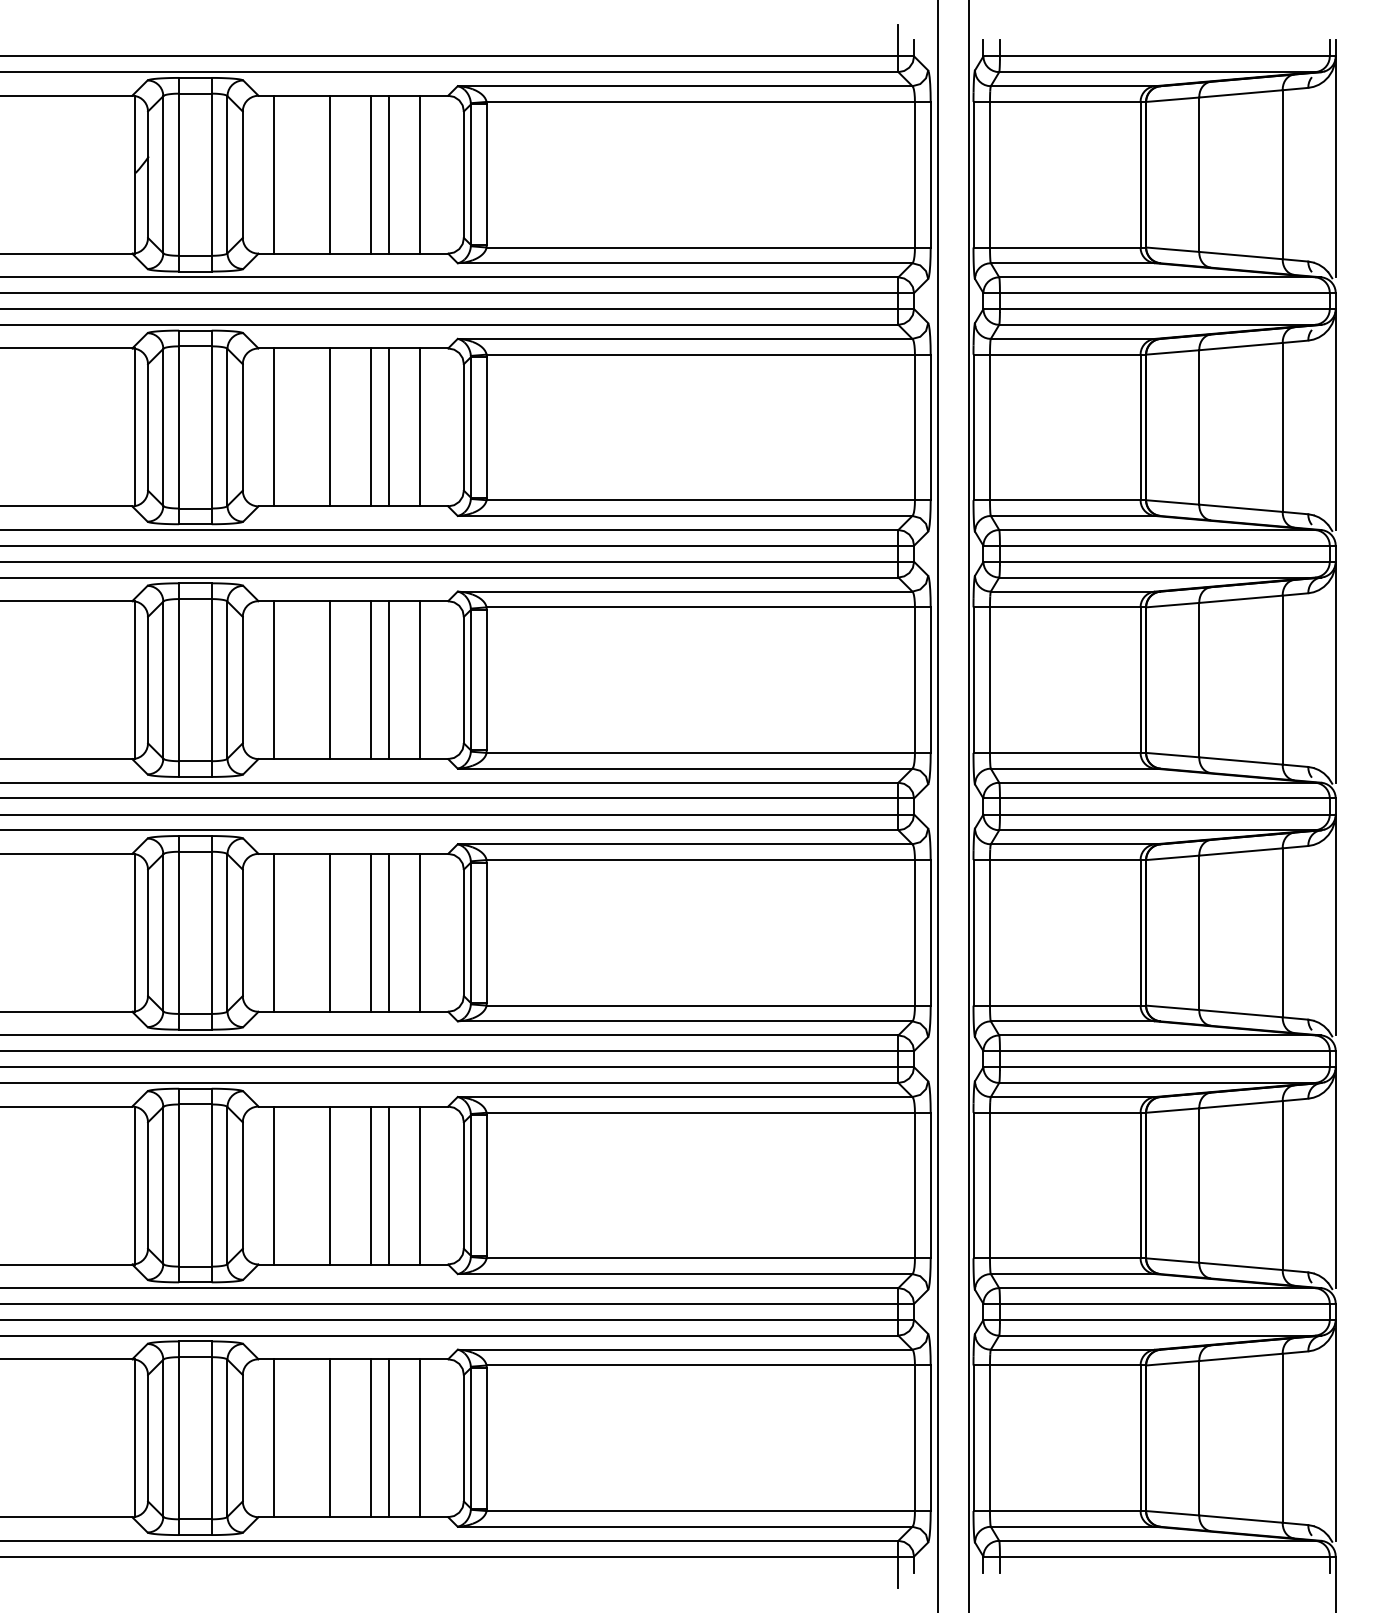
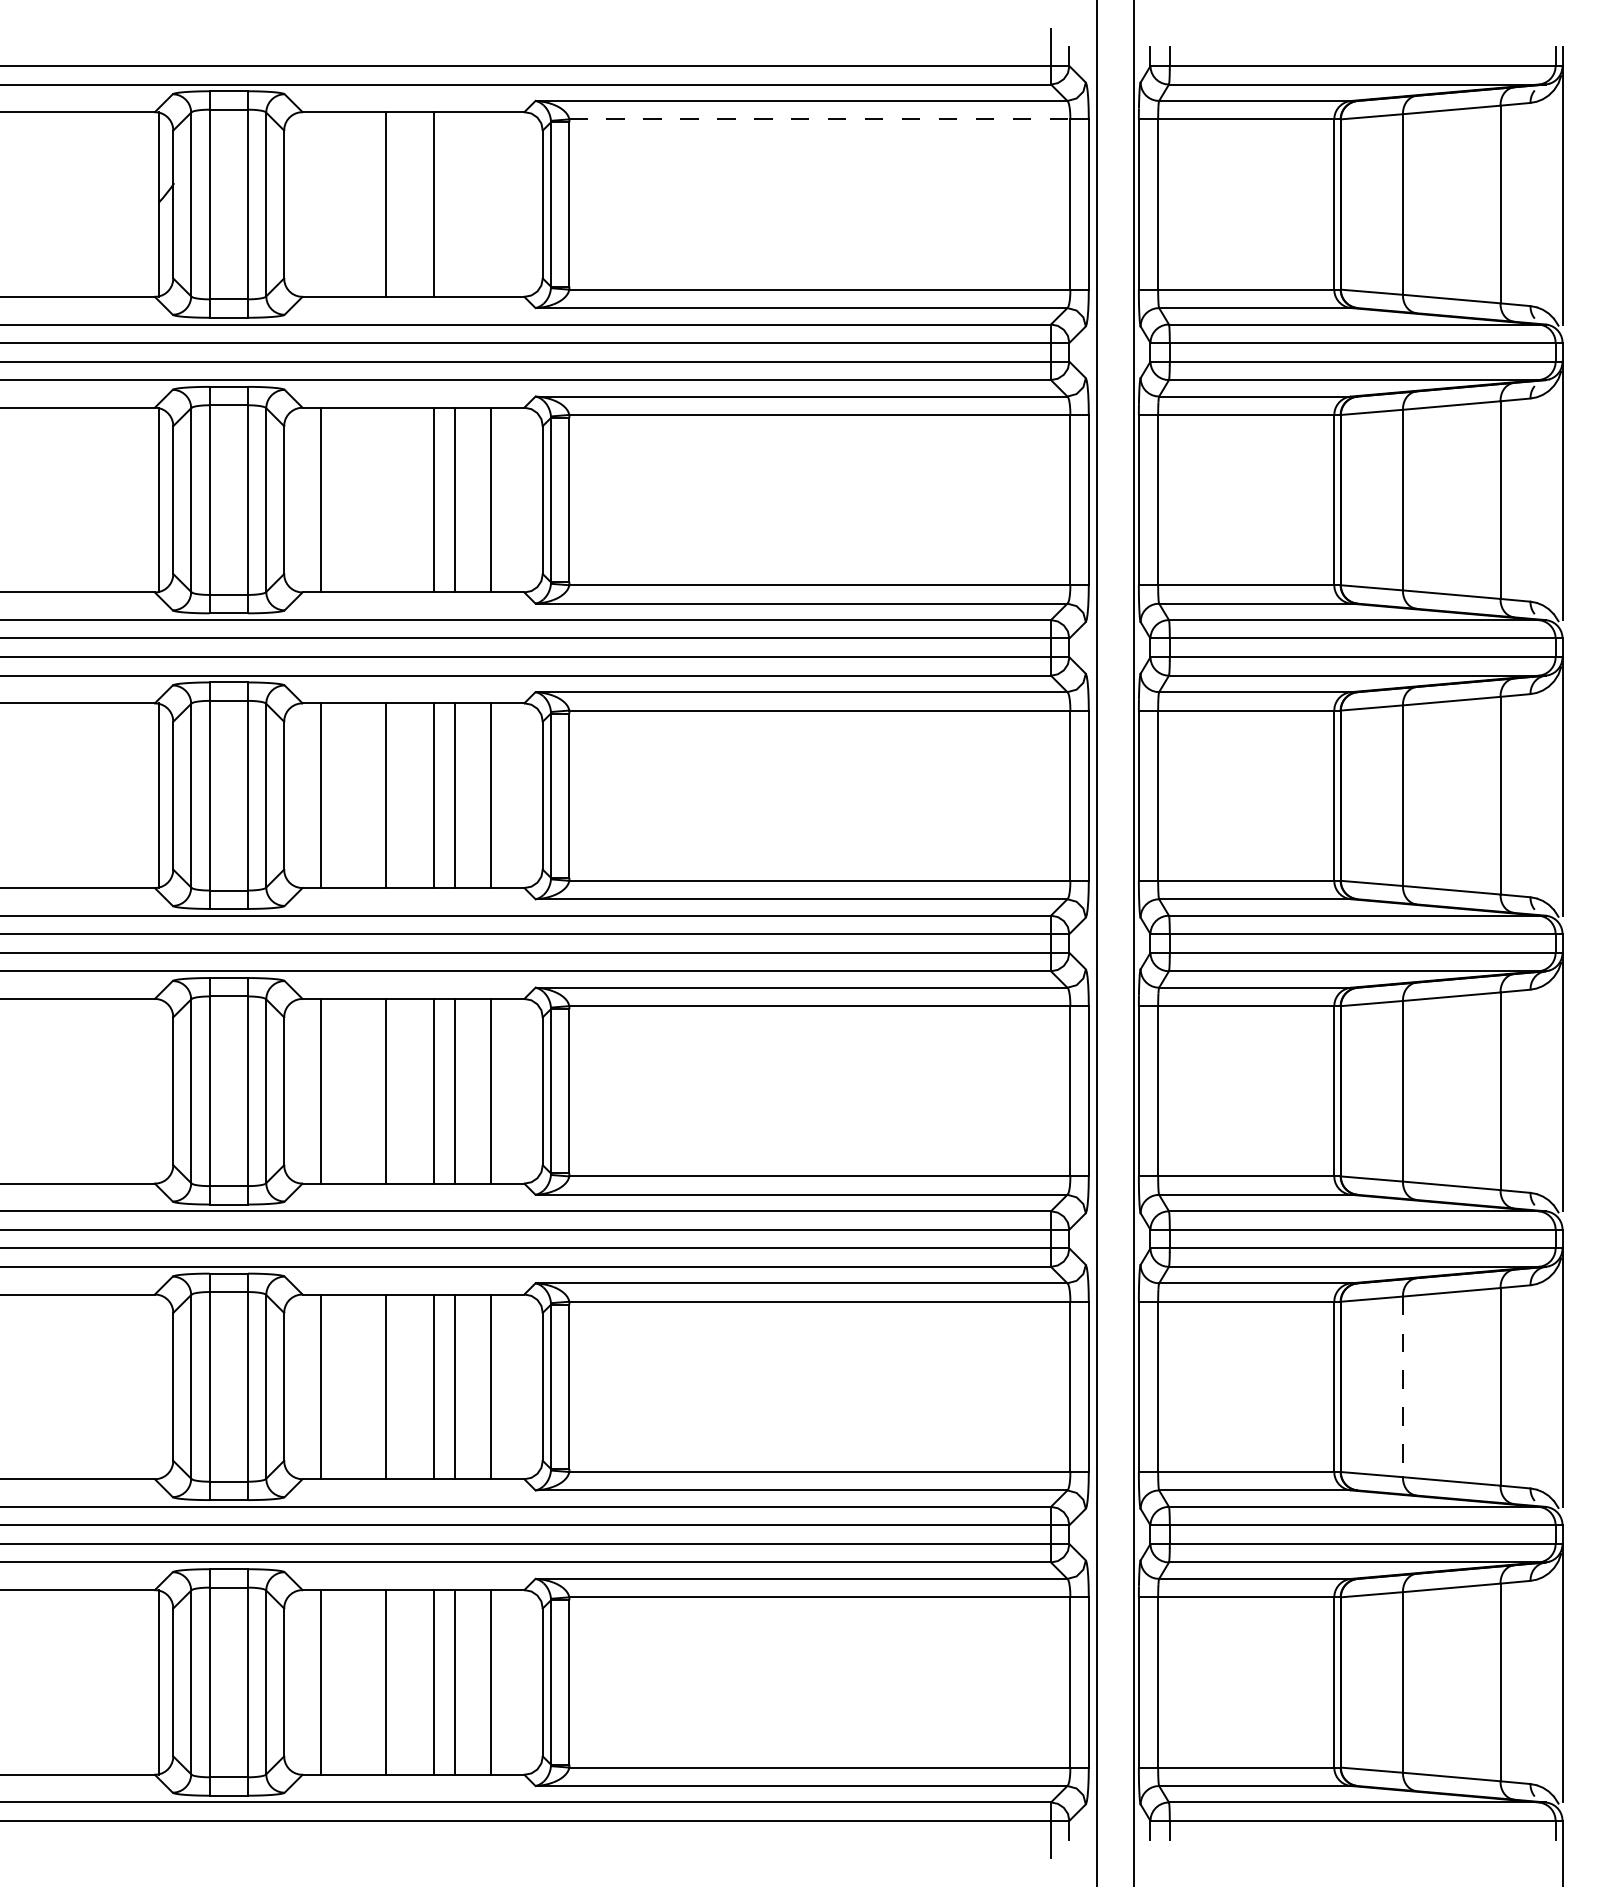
line: (701, 101) -> (820, 118), solid -> dashed
line: (274, 174) -> (321, 204), removed
line: (388, 174) -> (454, 204), removed
line: (419, 174) -> (490, 204), removed
line: (329, 427) -> (385, 500), removed
line: (135, 932) -> (158, 1090), removed
line: (135, 1185) -> (158, 1386), removed
line: (1199, 1186) -> (1403, 1387), solid -> dashed

